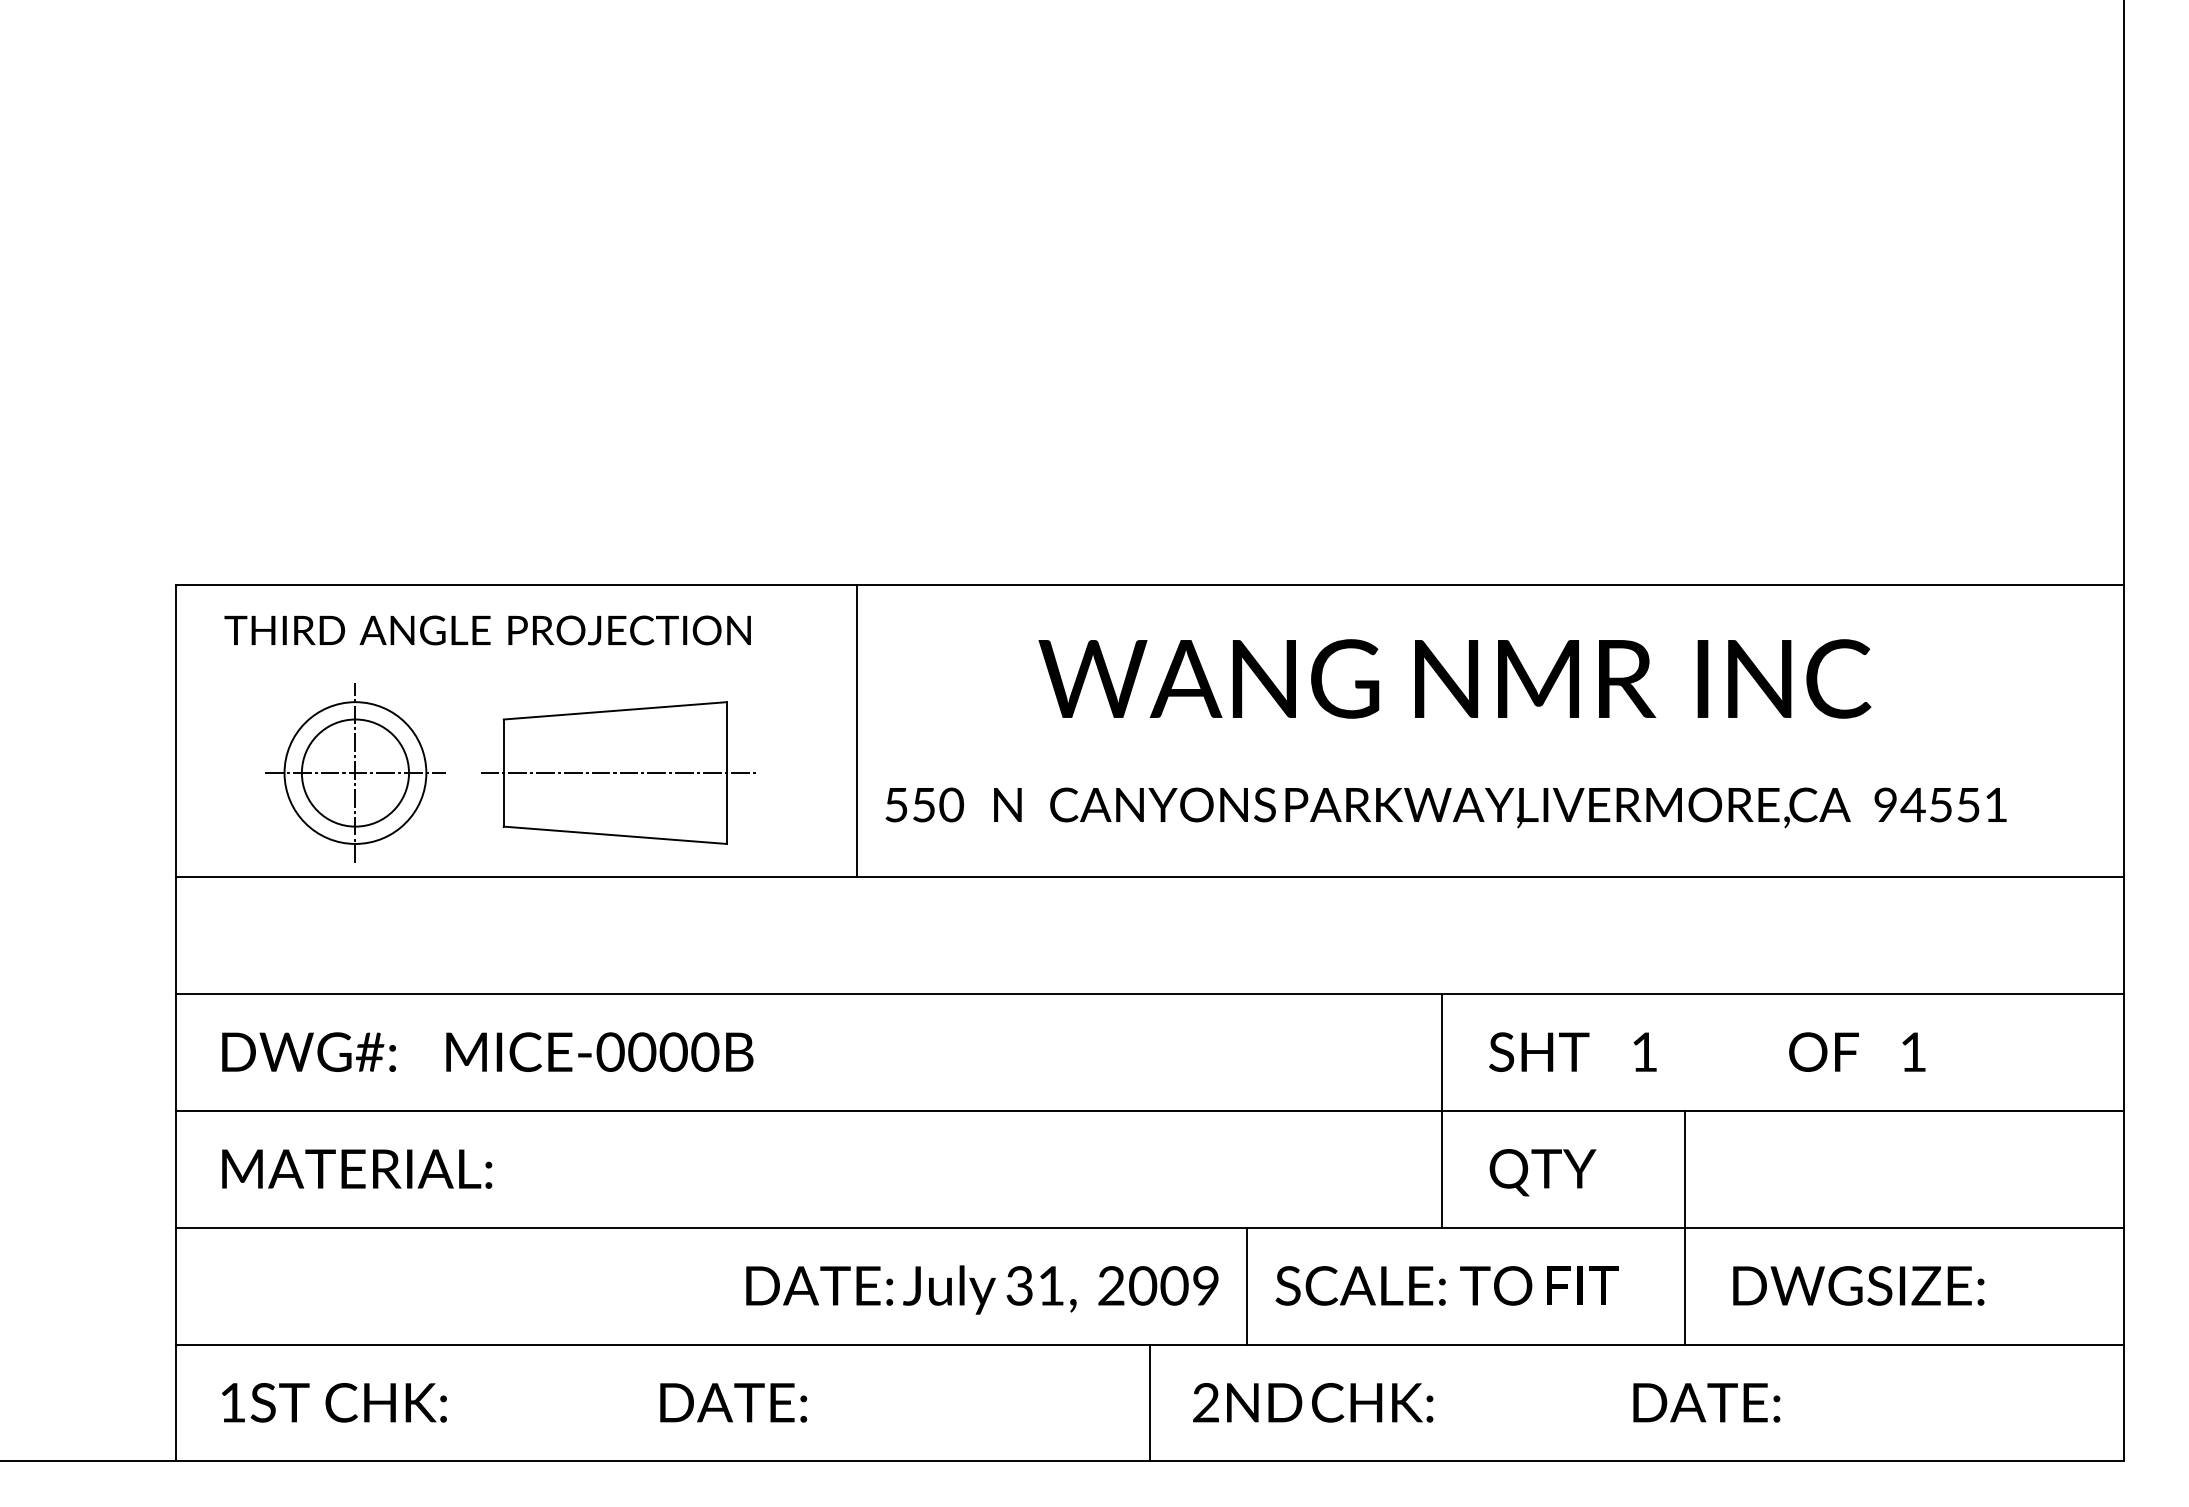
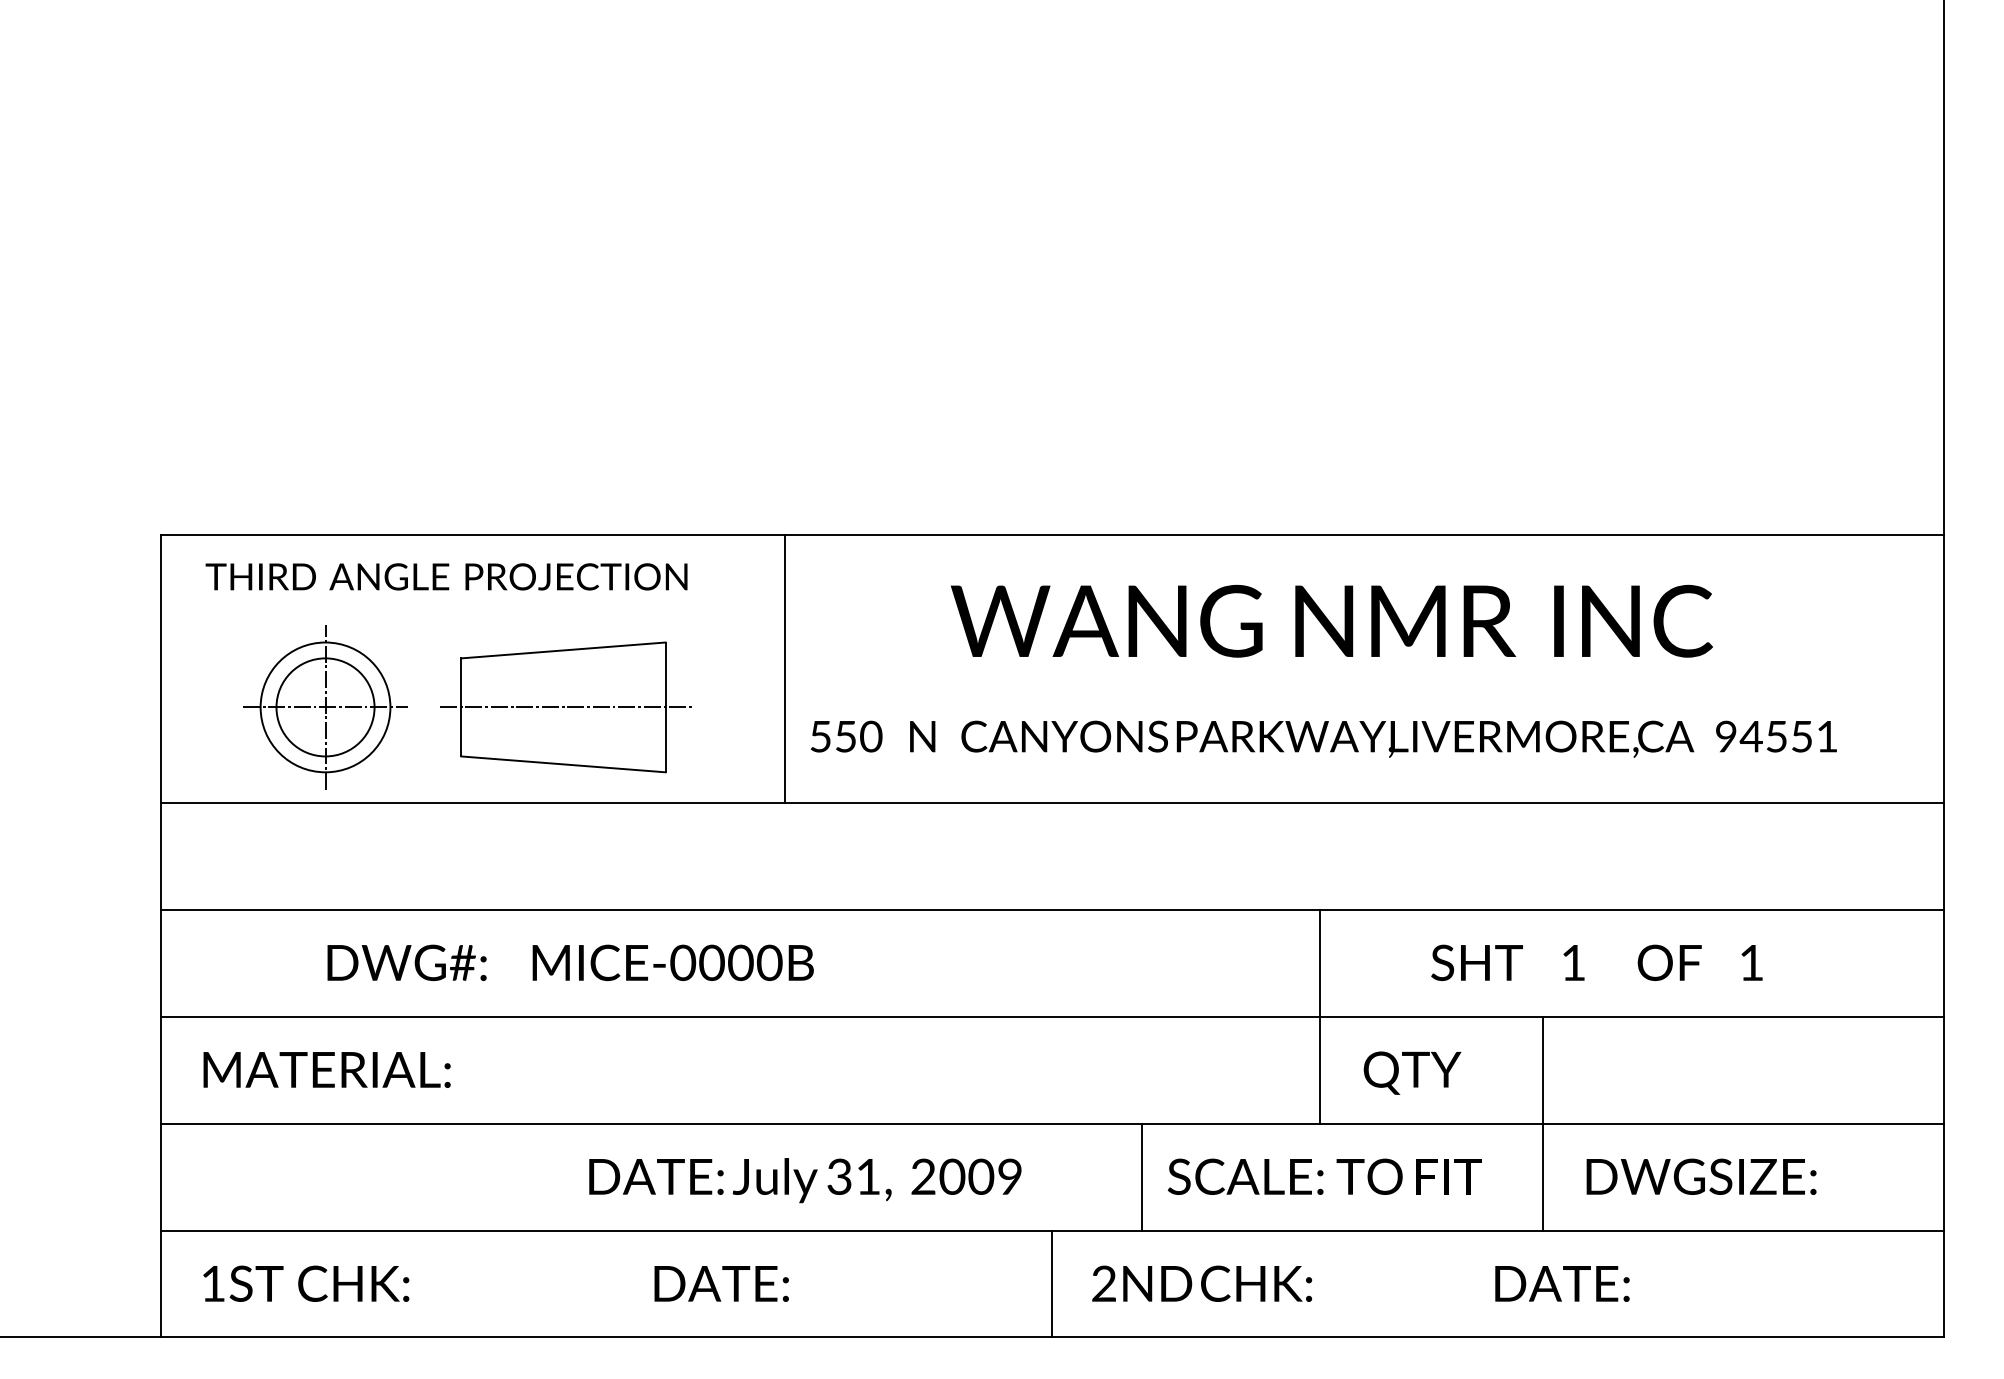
text: (487, 1051) -> (570, 962), moved
text: (1572, 1051) -> (1507, 962), moved
text: (982, 1289) -> (805, 1180), moved
text: (733, 1402) -> (721, 1283), moved

